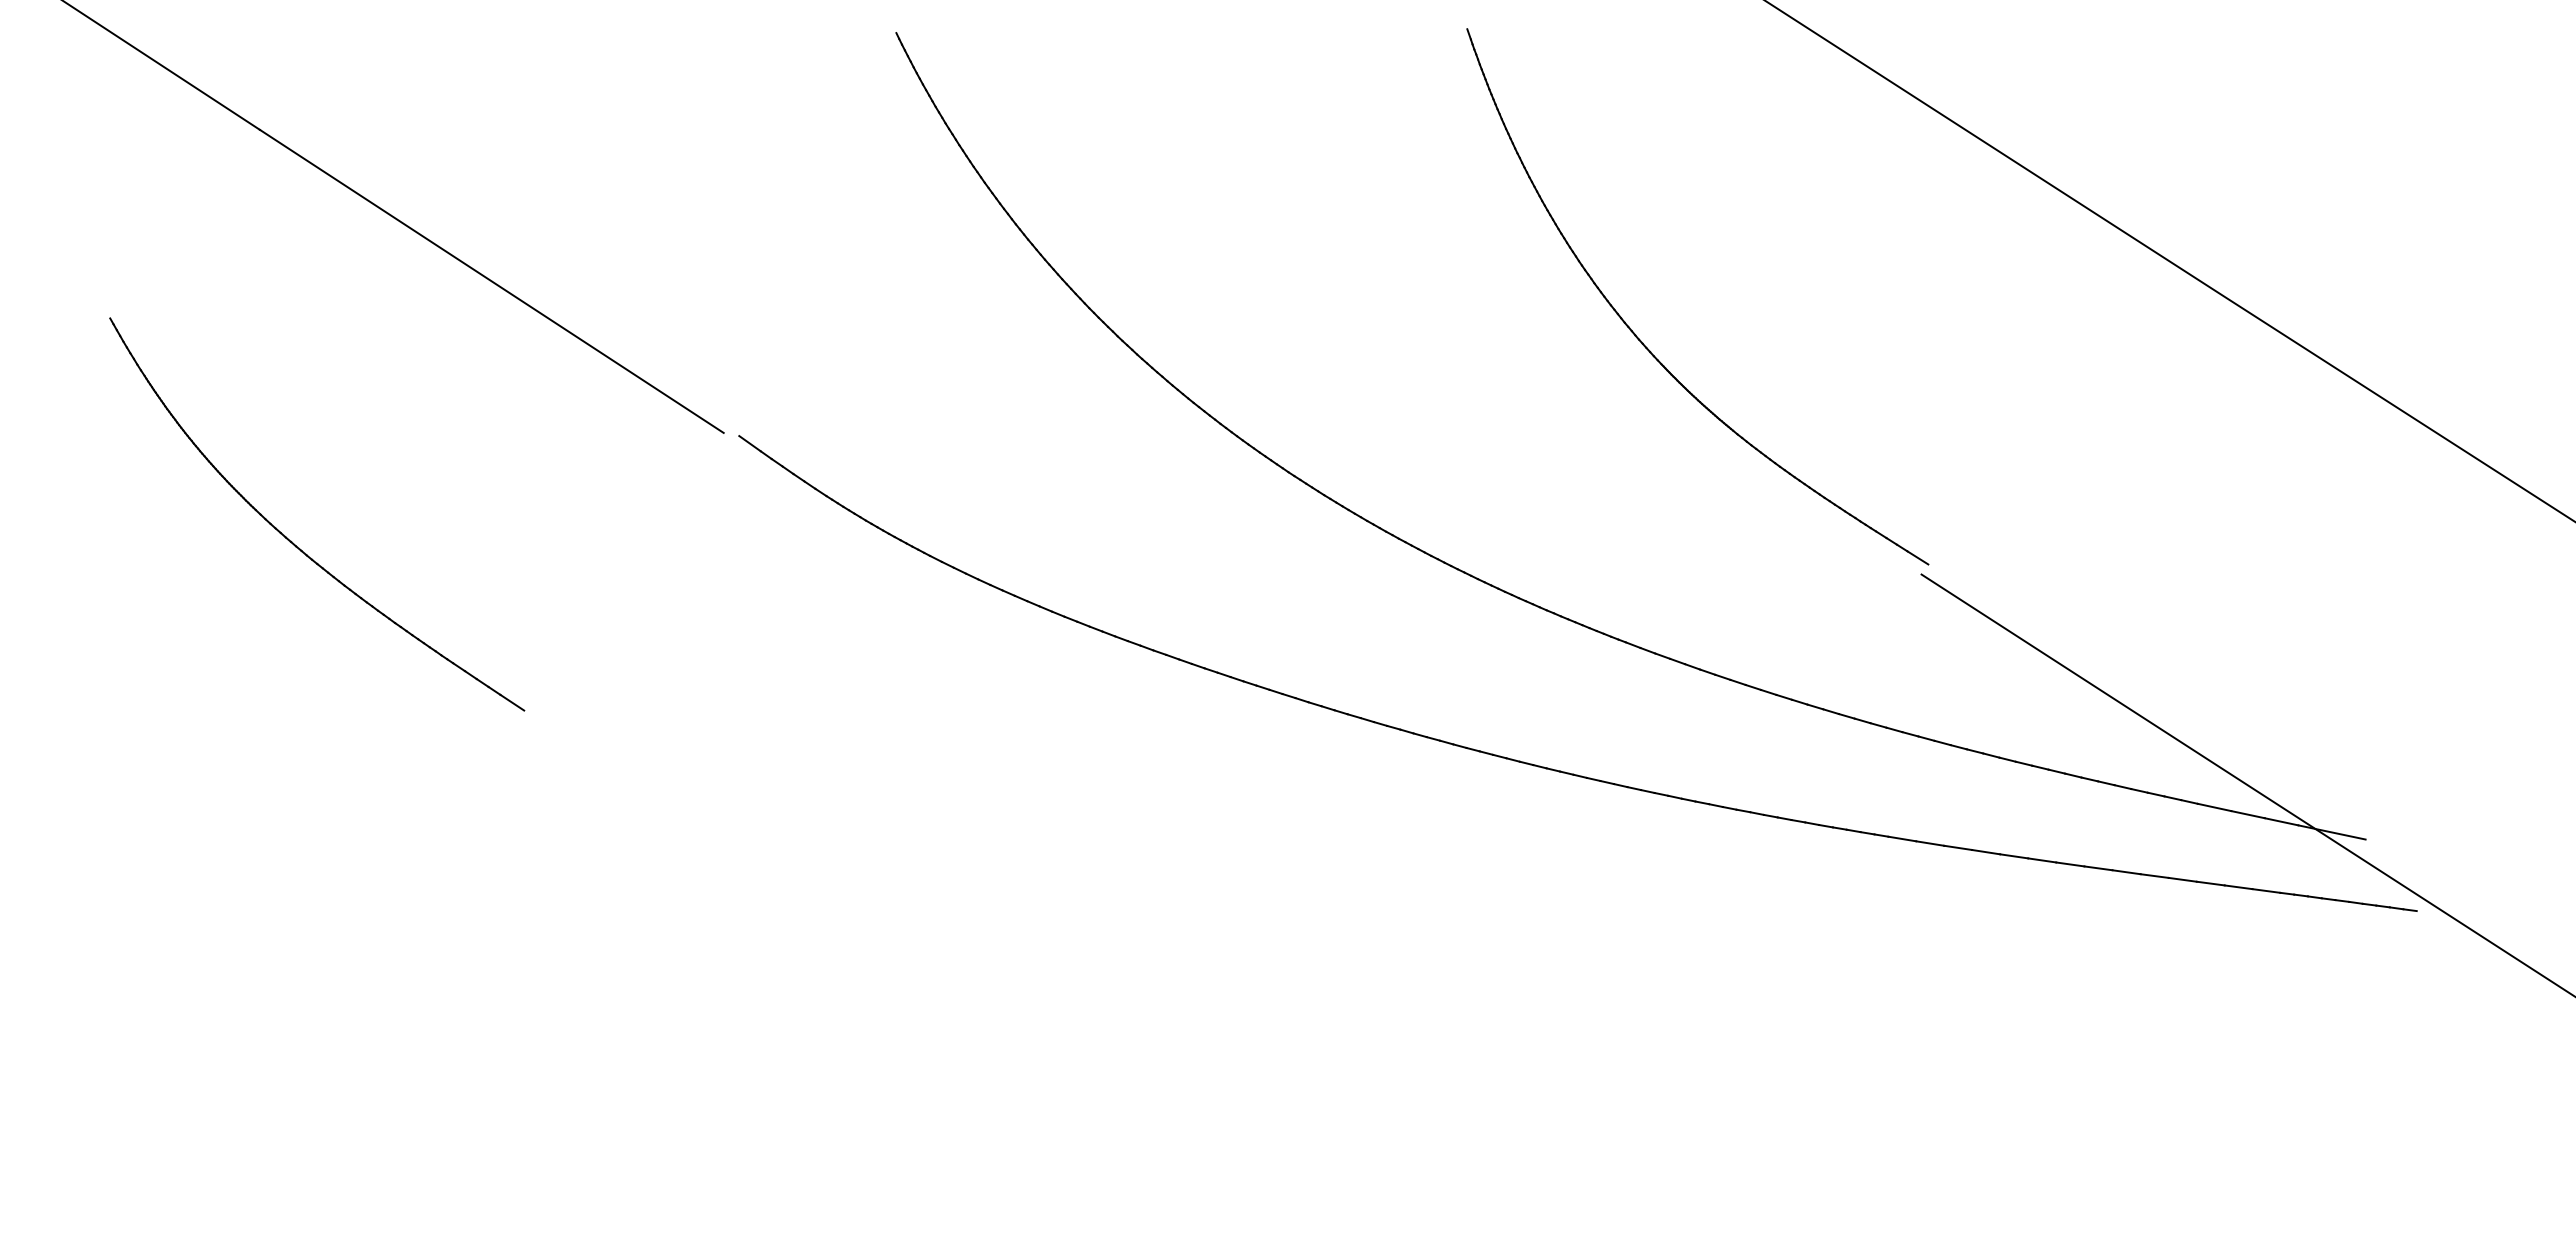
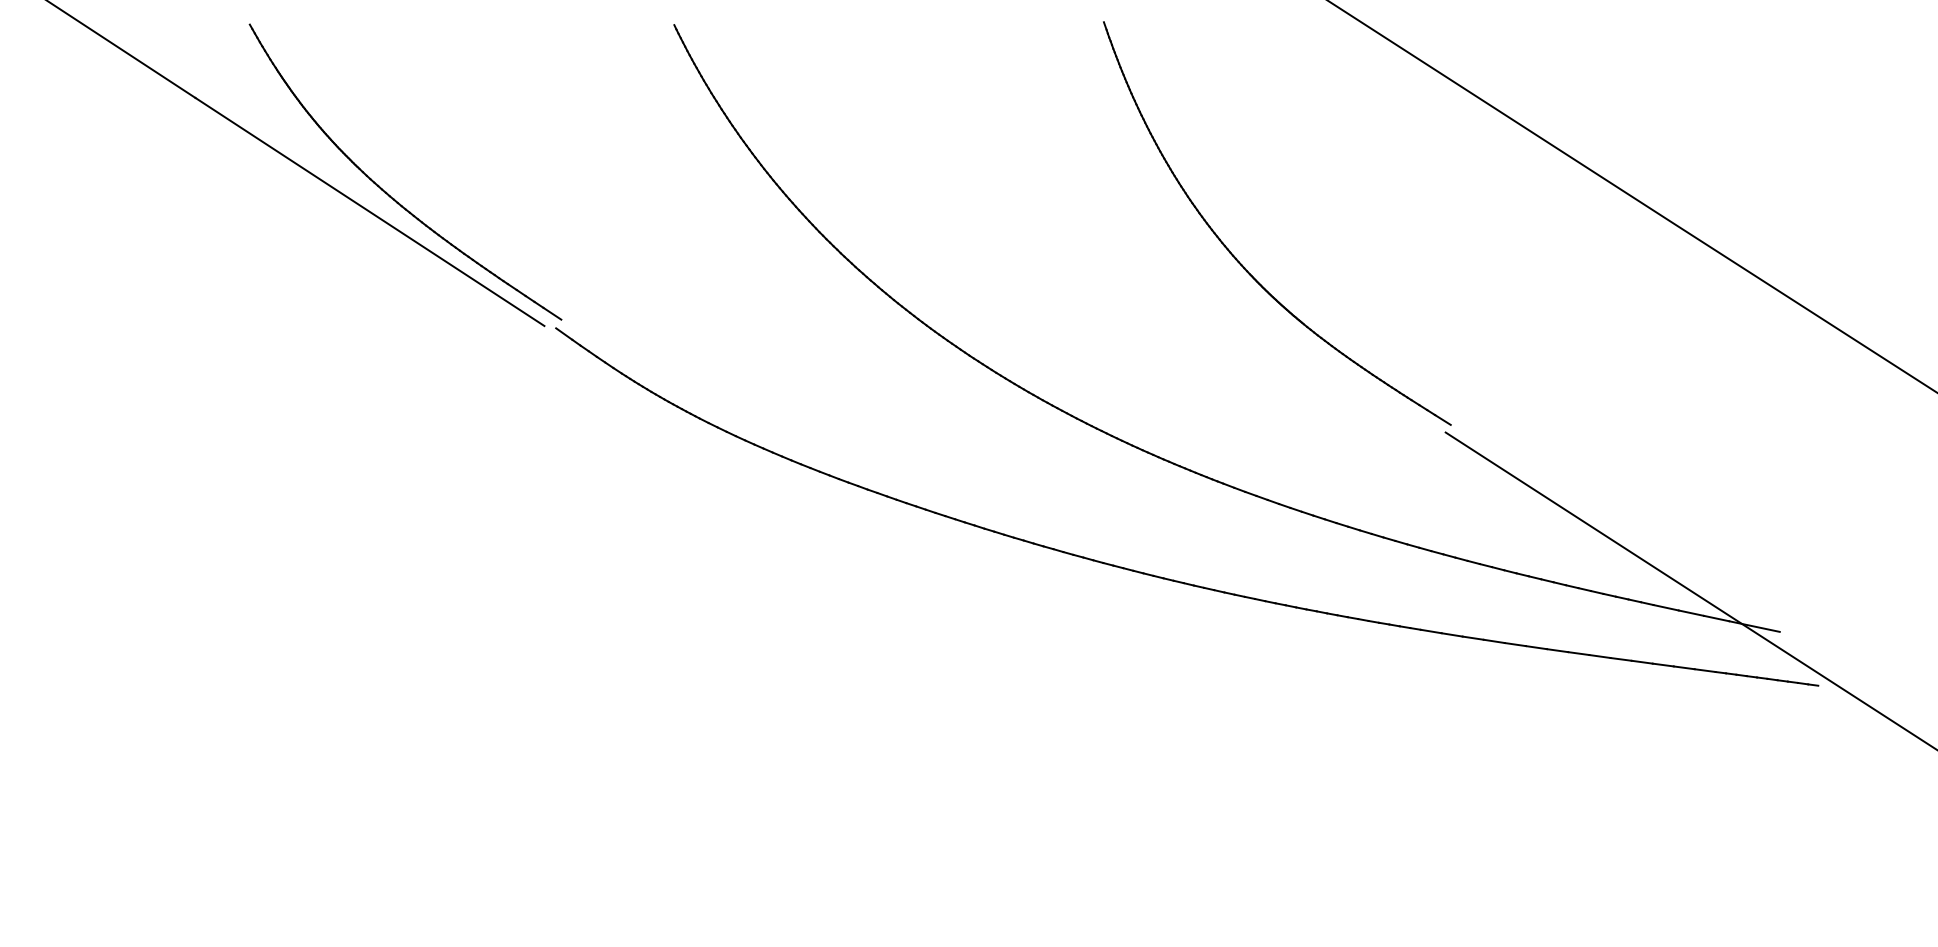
part: (291, 540) -> (386, 191), moved

